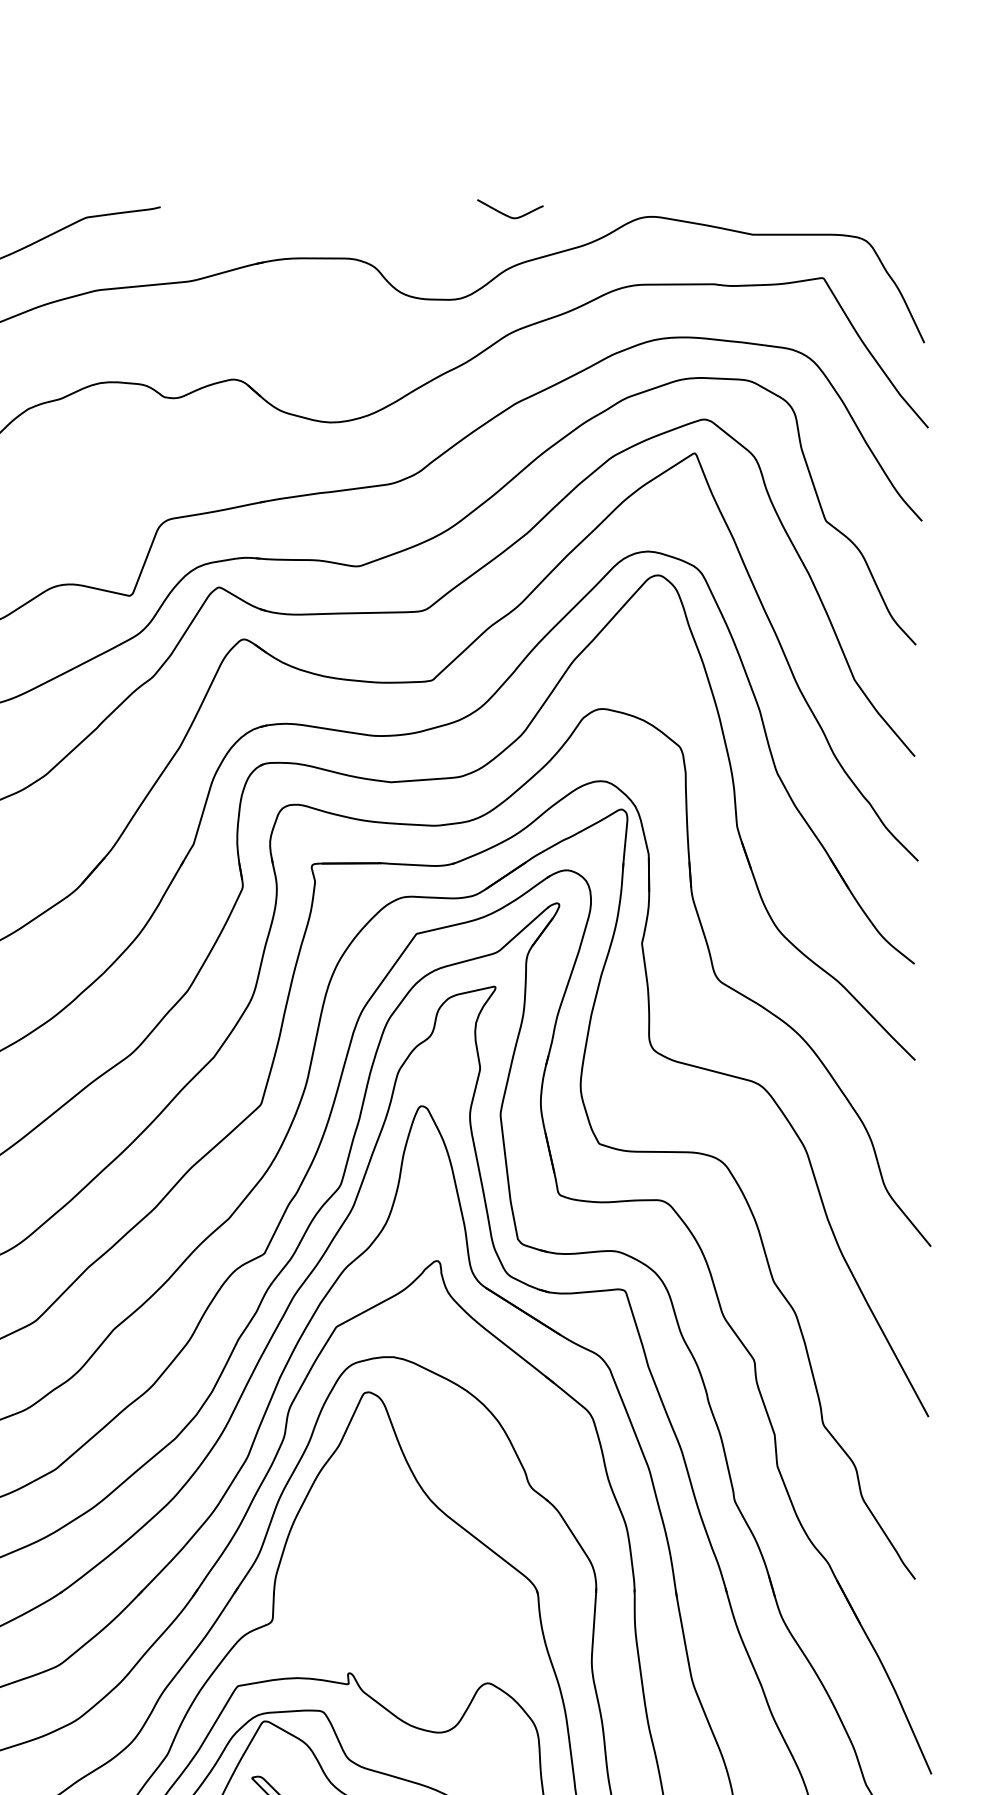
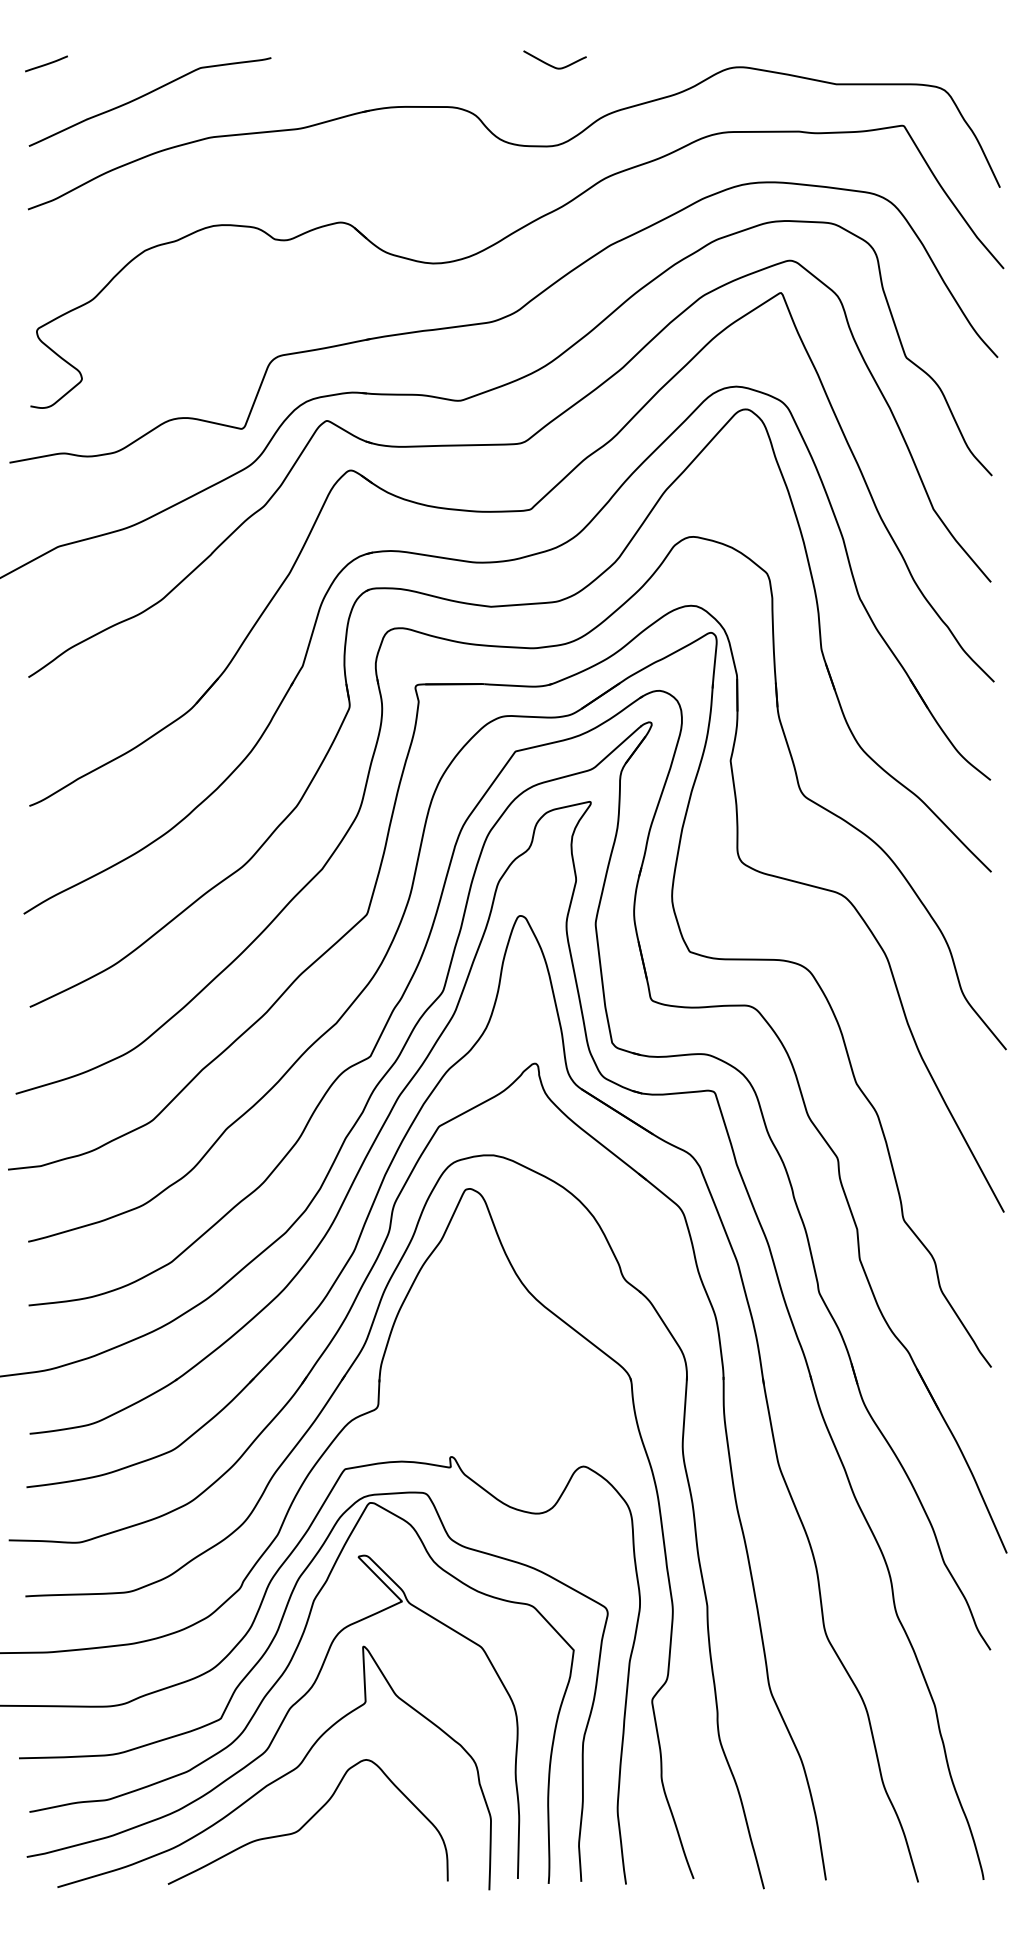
curve: (507, 214) -> (552, 65), moved

